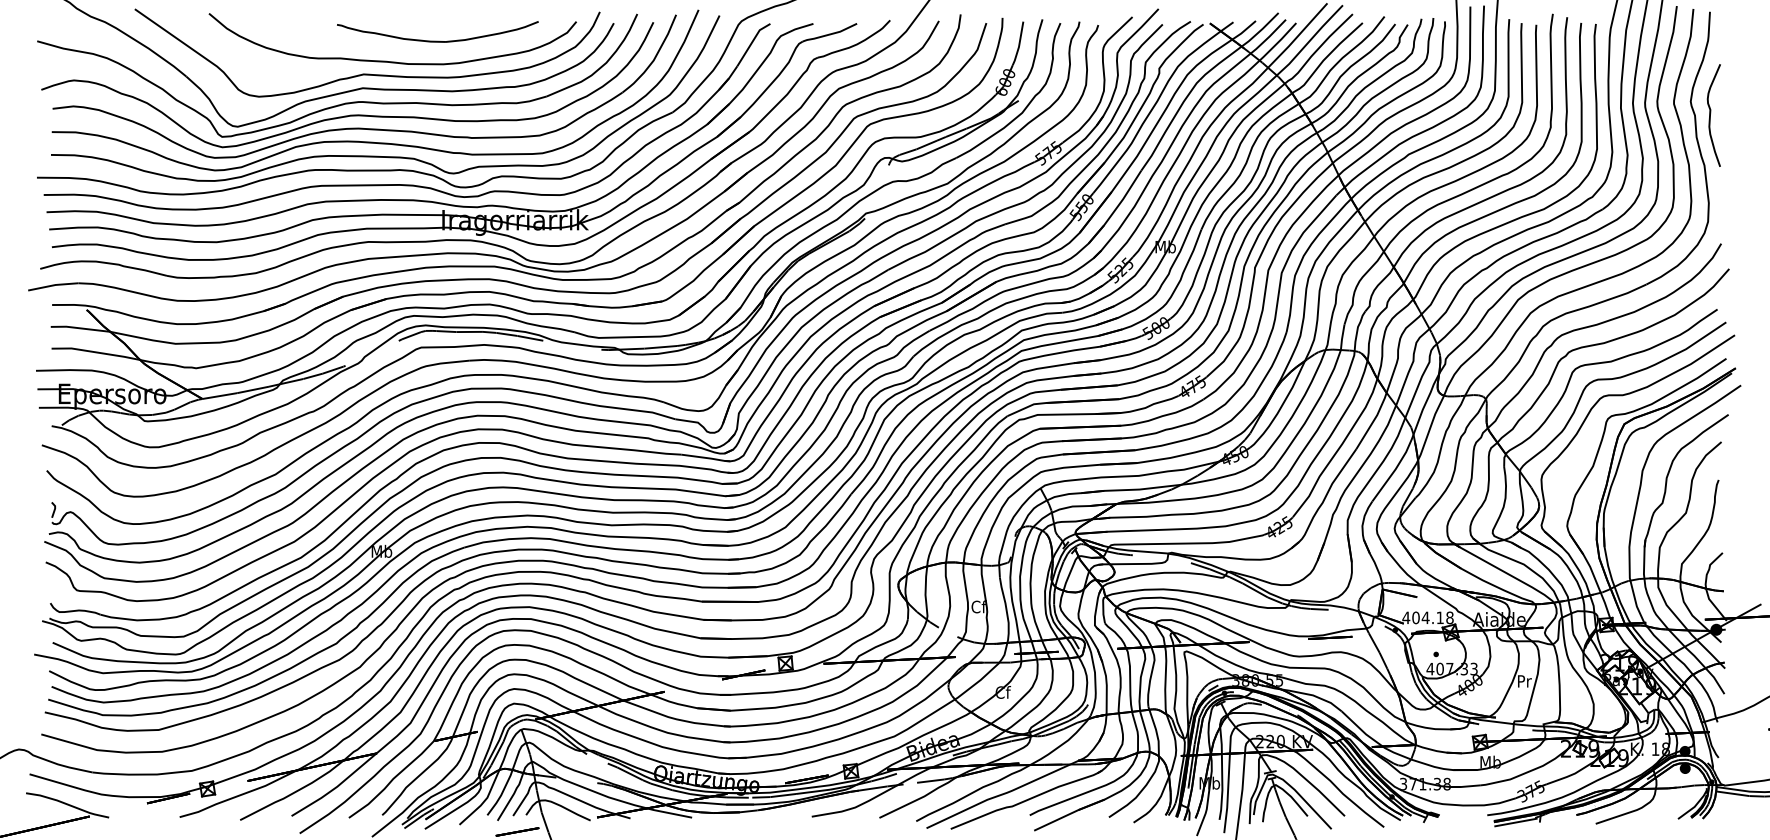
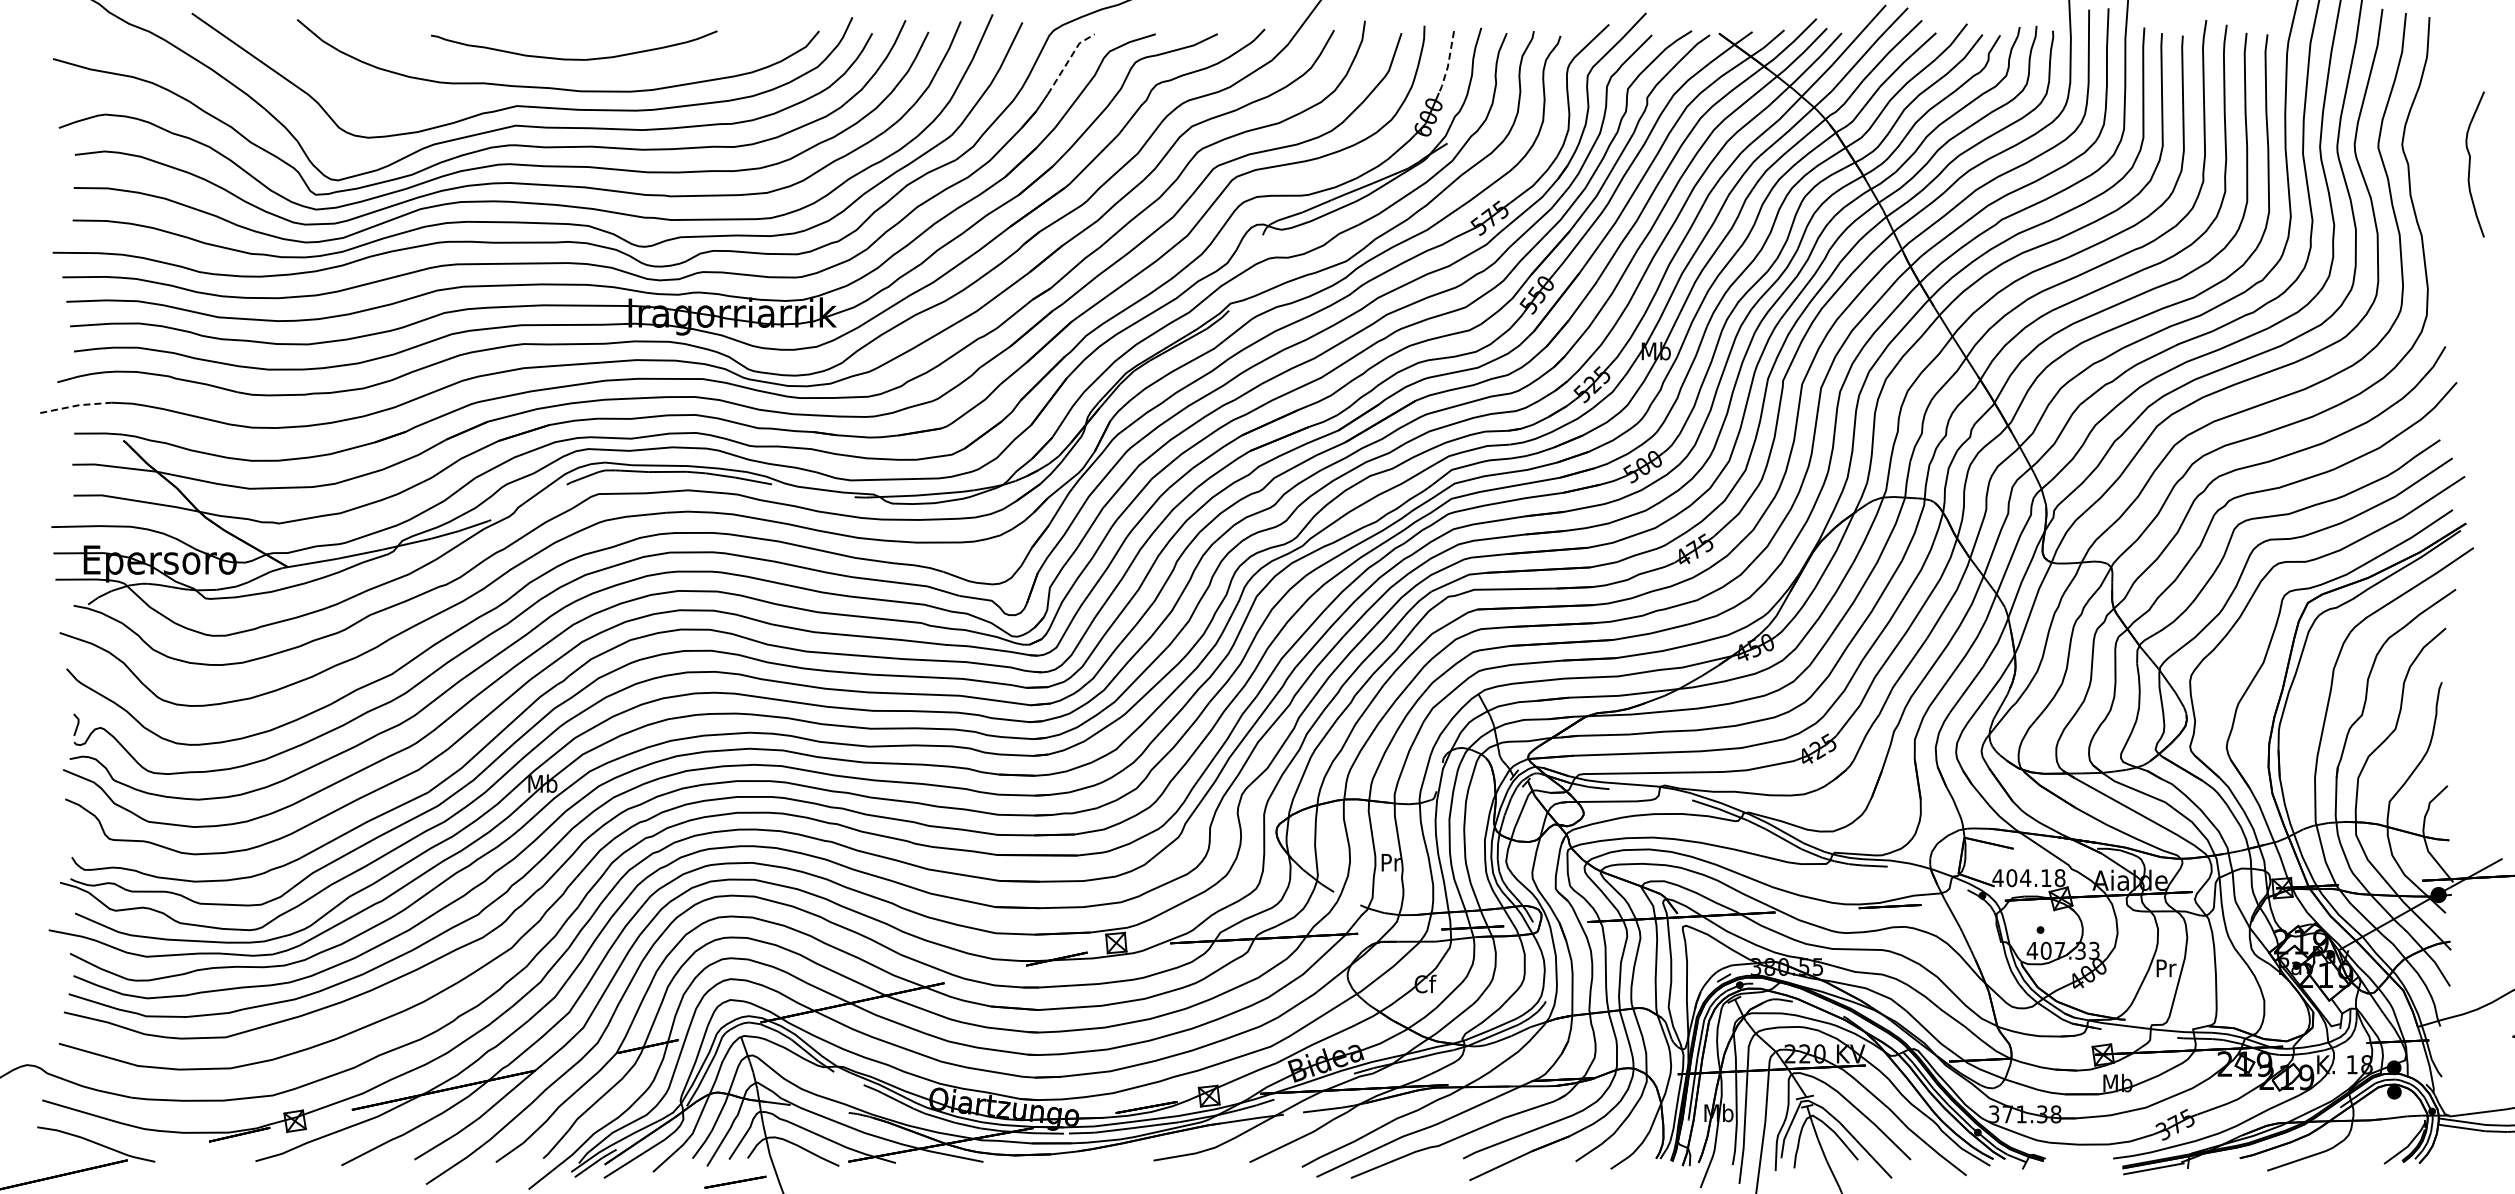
part: (438, 40) -> (574, 58), moved
line: (751, 42) -> (1068, 60), solid -> dashed
line: (1019, 45) -> (1448, 64), solid -> dashed
curve: (1710, 115) -> (2470, 164), moved
line: (53, 285) -> (76, 405), solid -> dashed
text: (979, 606) -> (1391, 862), Cf -> Pr

